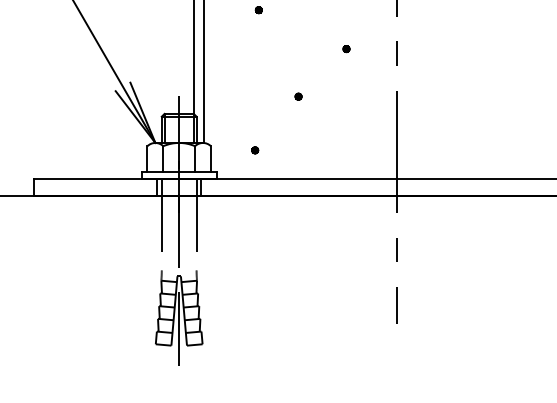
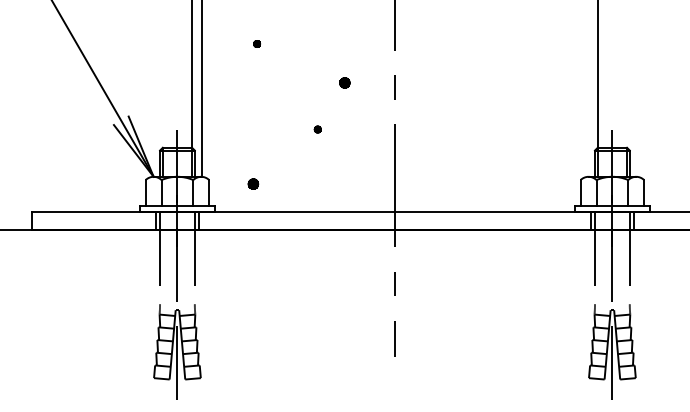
part: (346, 48) -> (344, 82), size x1.6
part: (298, 96) -> (317, 129), moved
part: (255, 150) -> (253, 184), size x1.6

